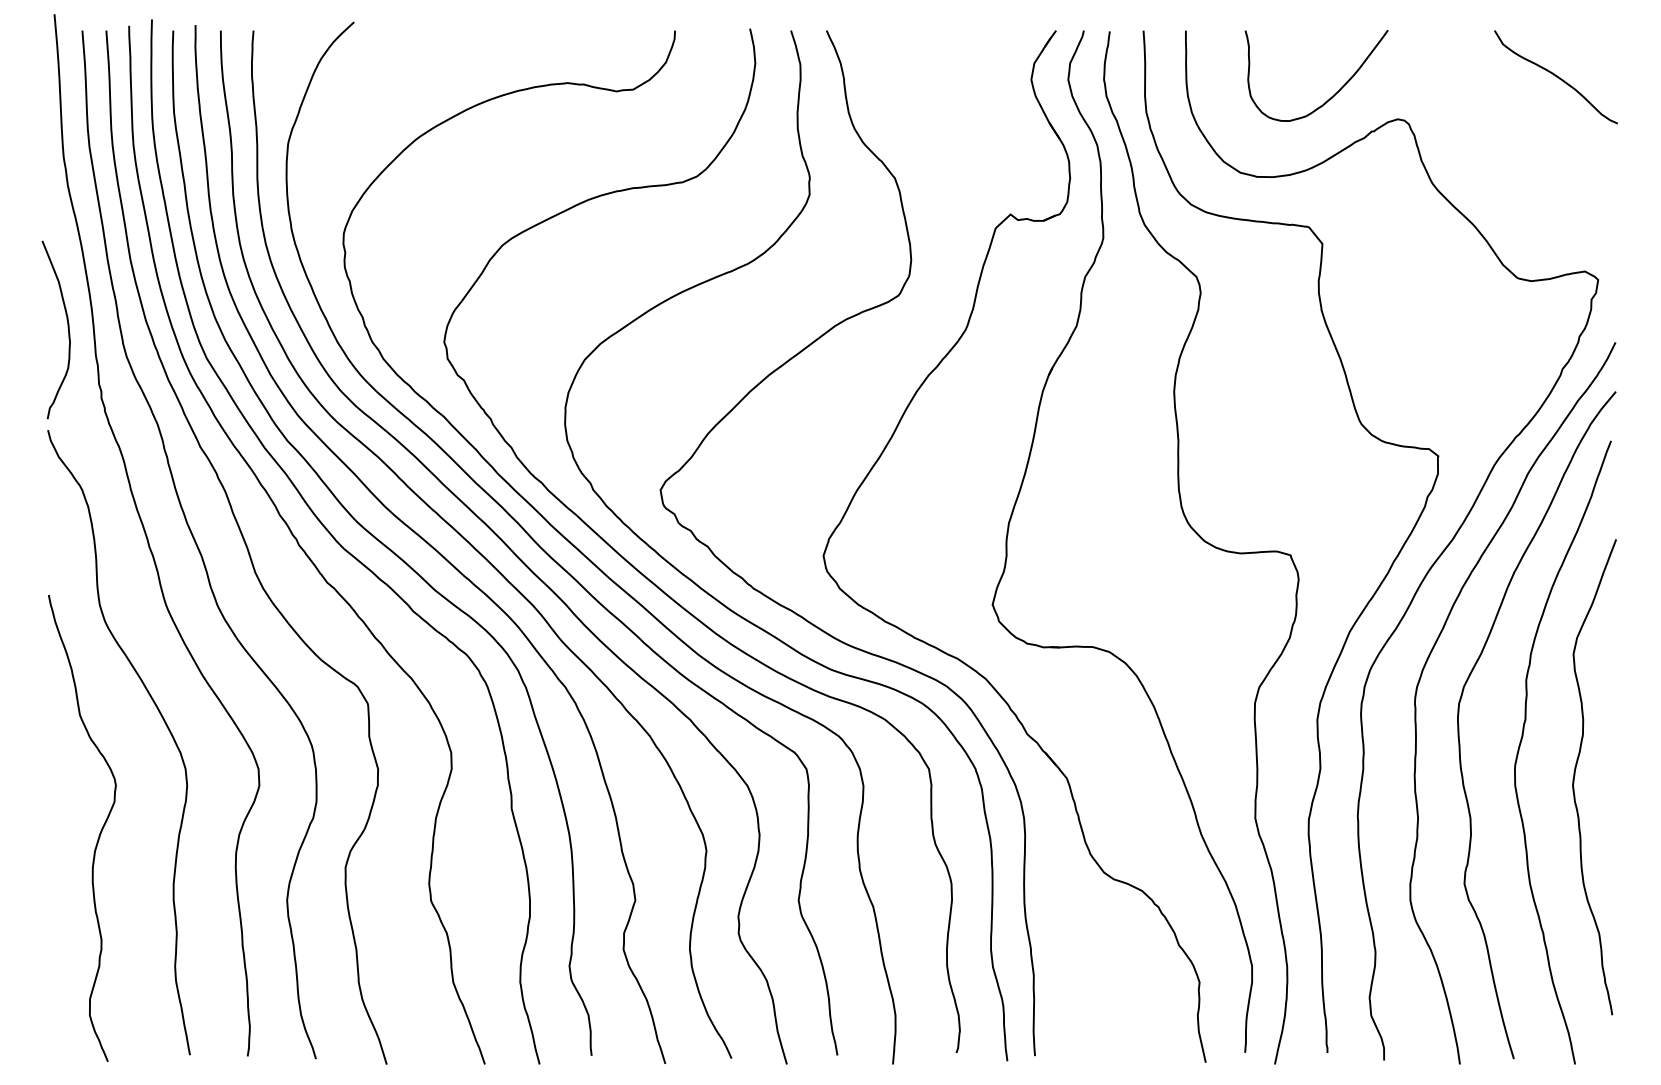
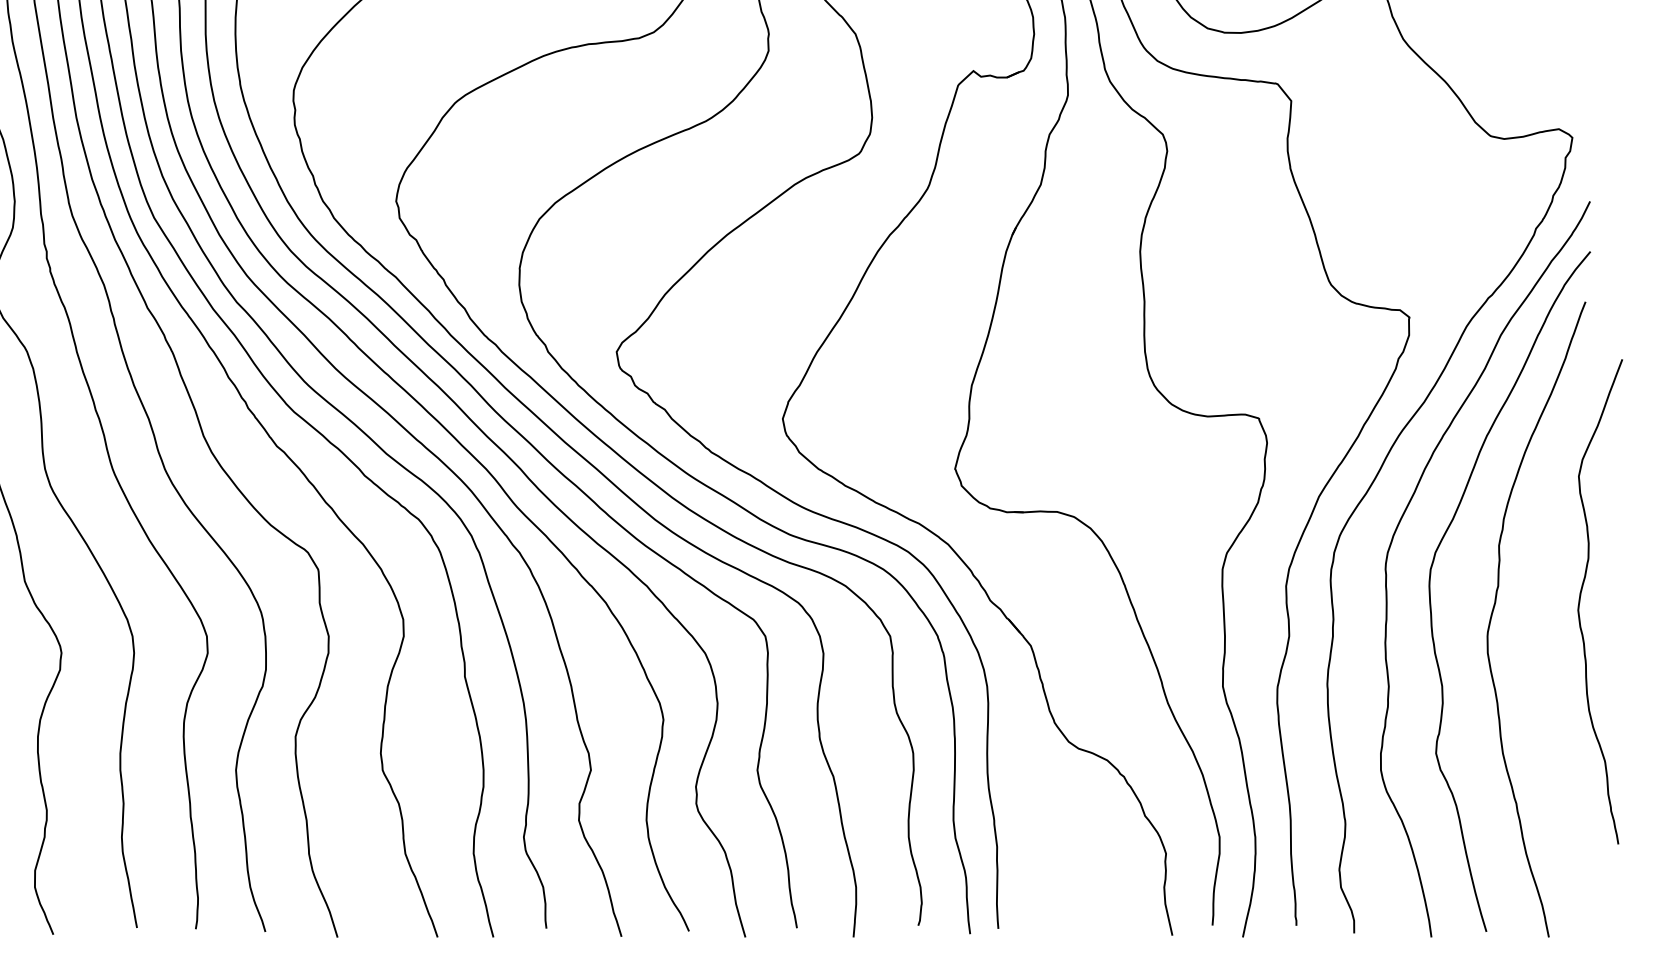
curve: (1575, 775) -> (1580, 600), moved

